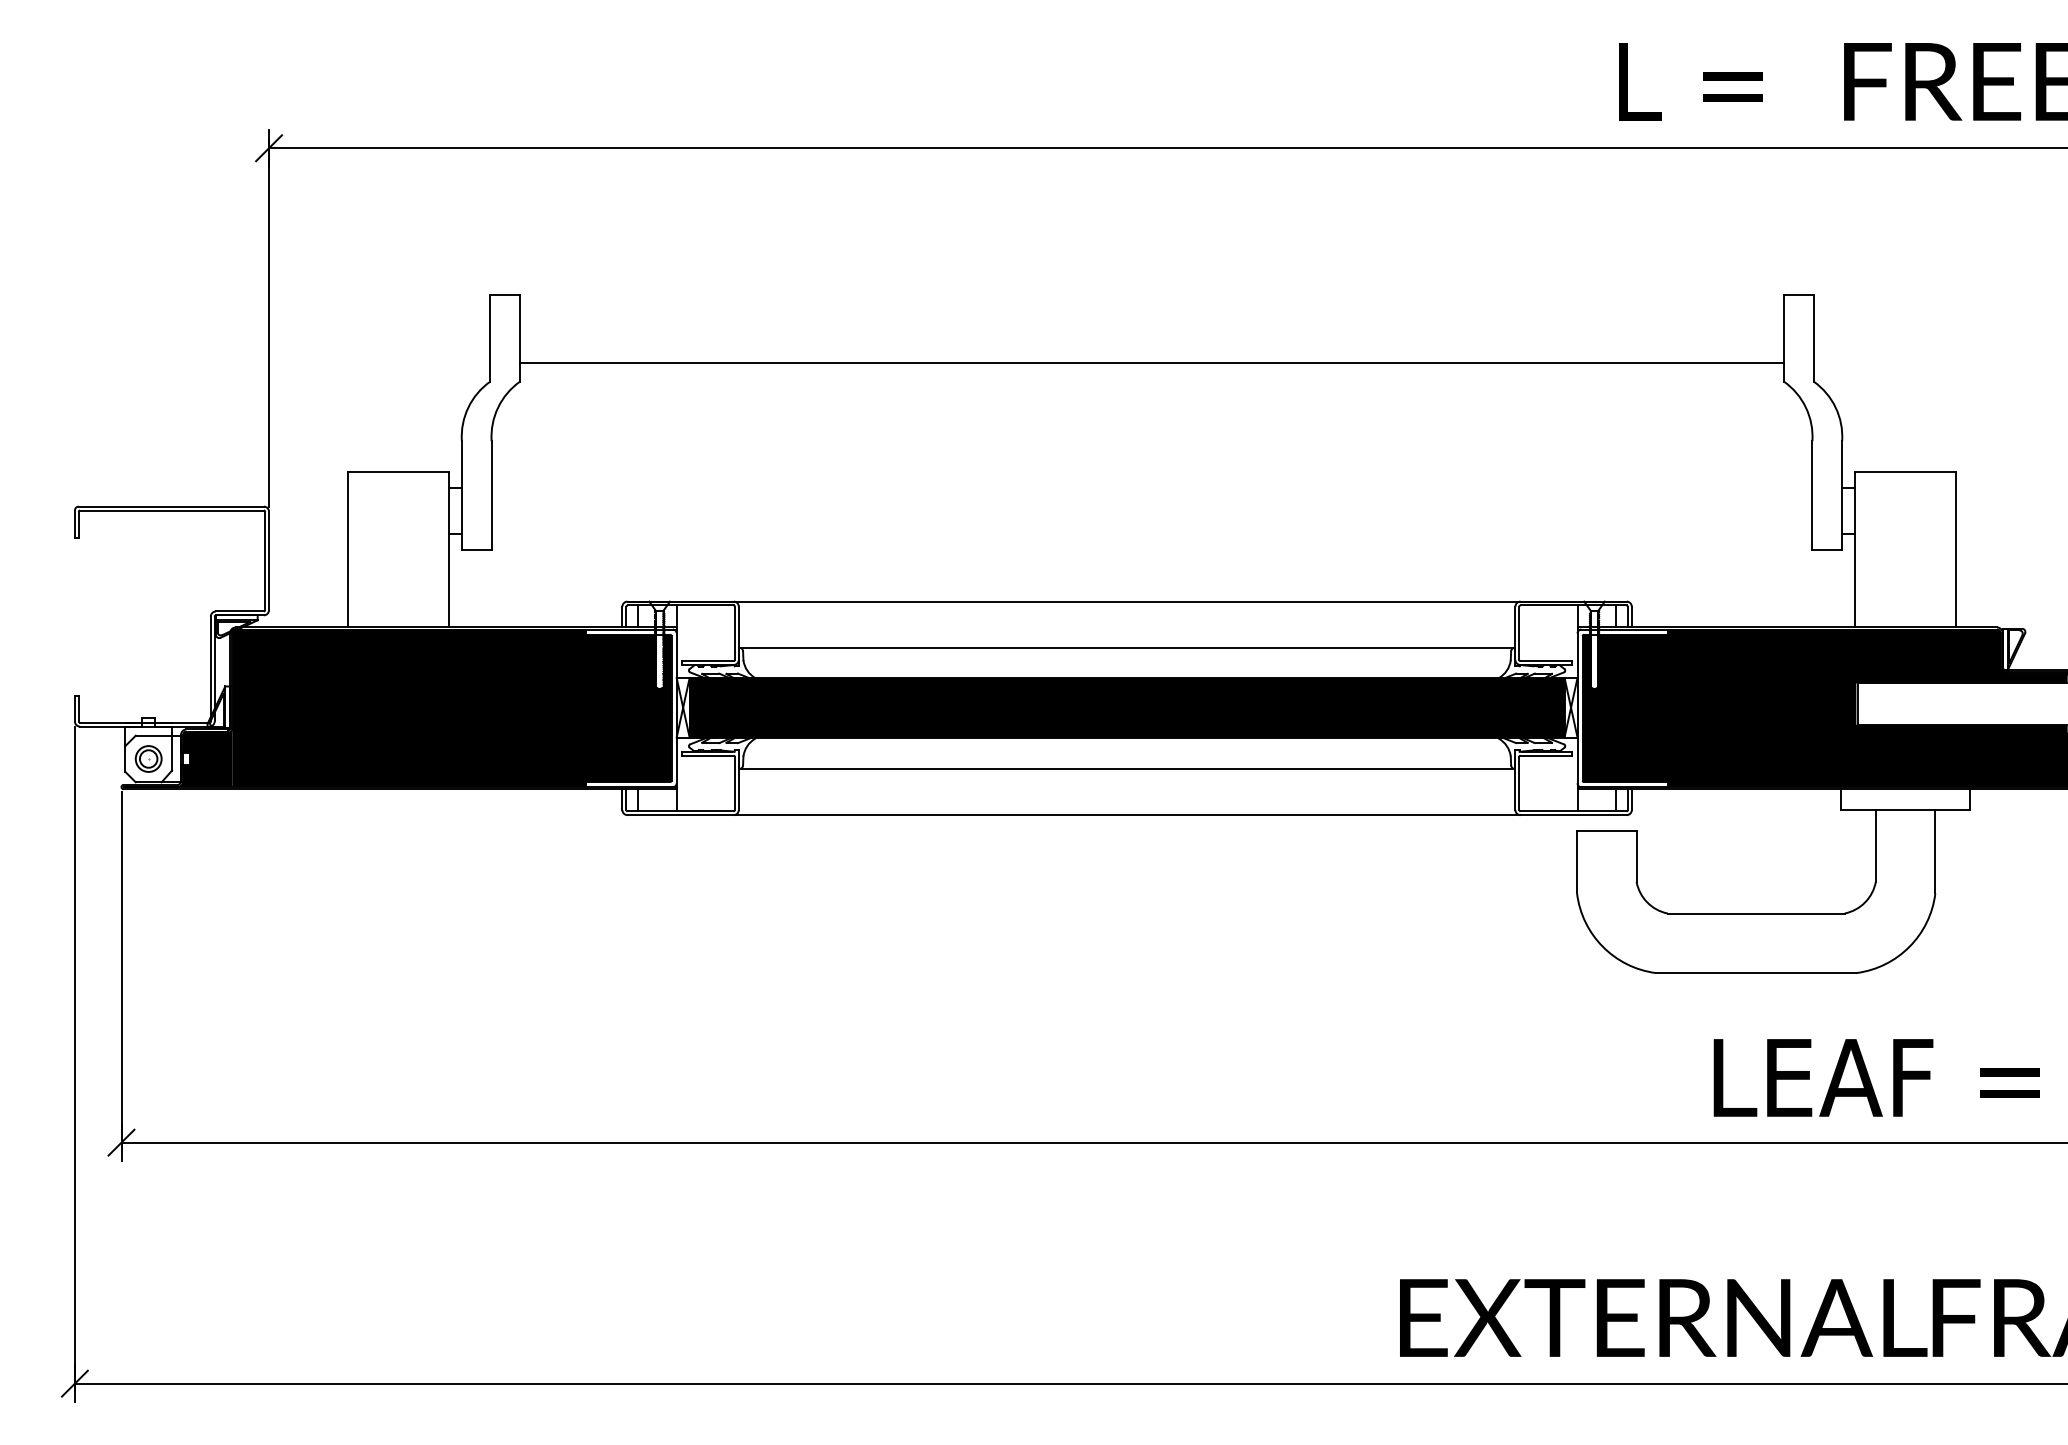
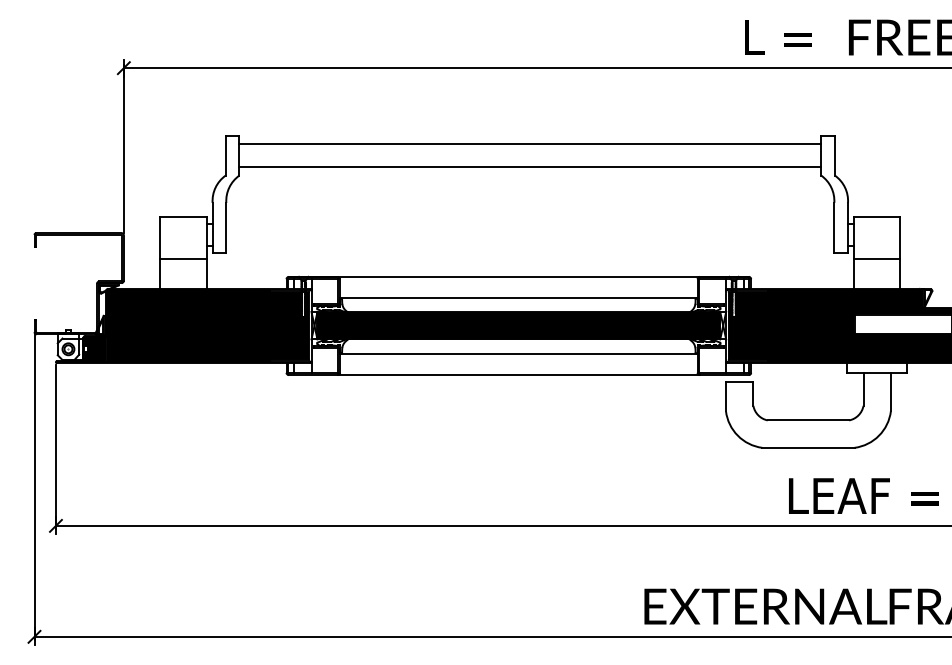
line: (1152, 311) -> (530, 143), added
line: (398, 561) -> (183, 258), added
line: (1904, 561) -> (876, 258), added

